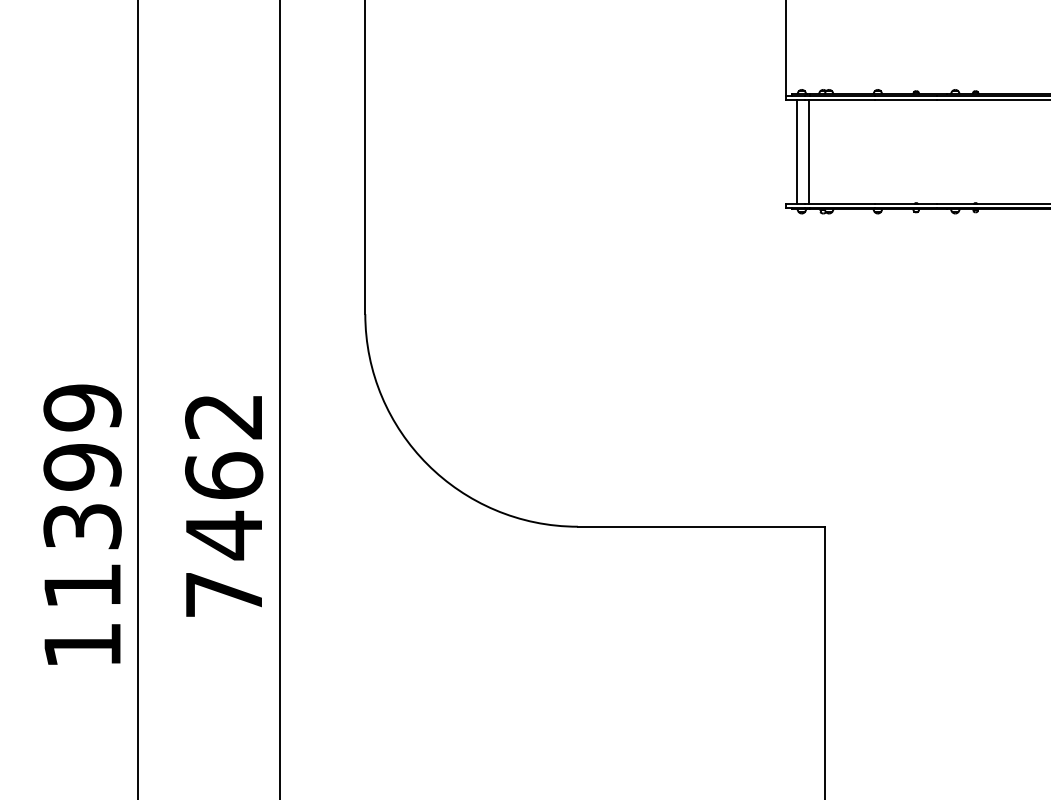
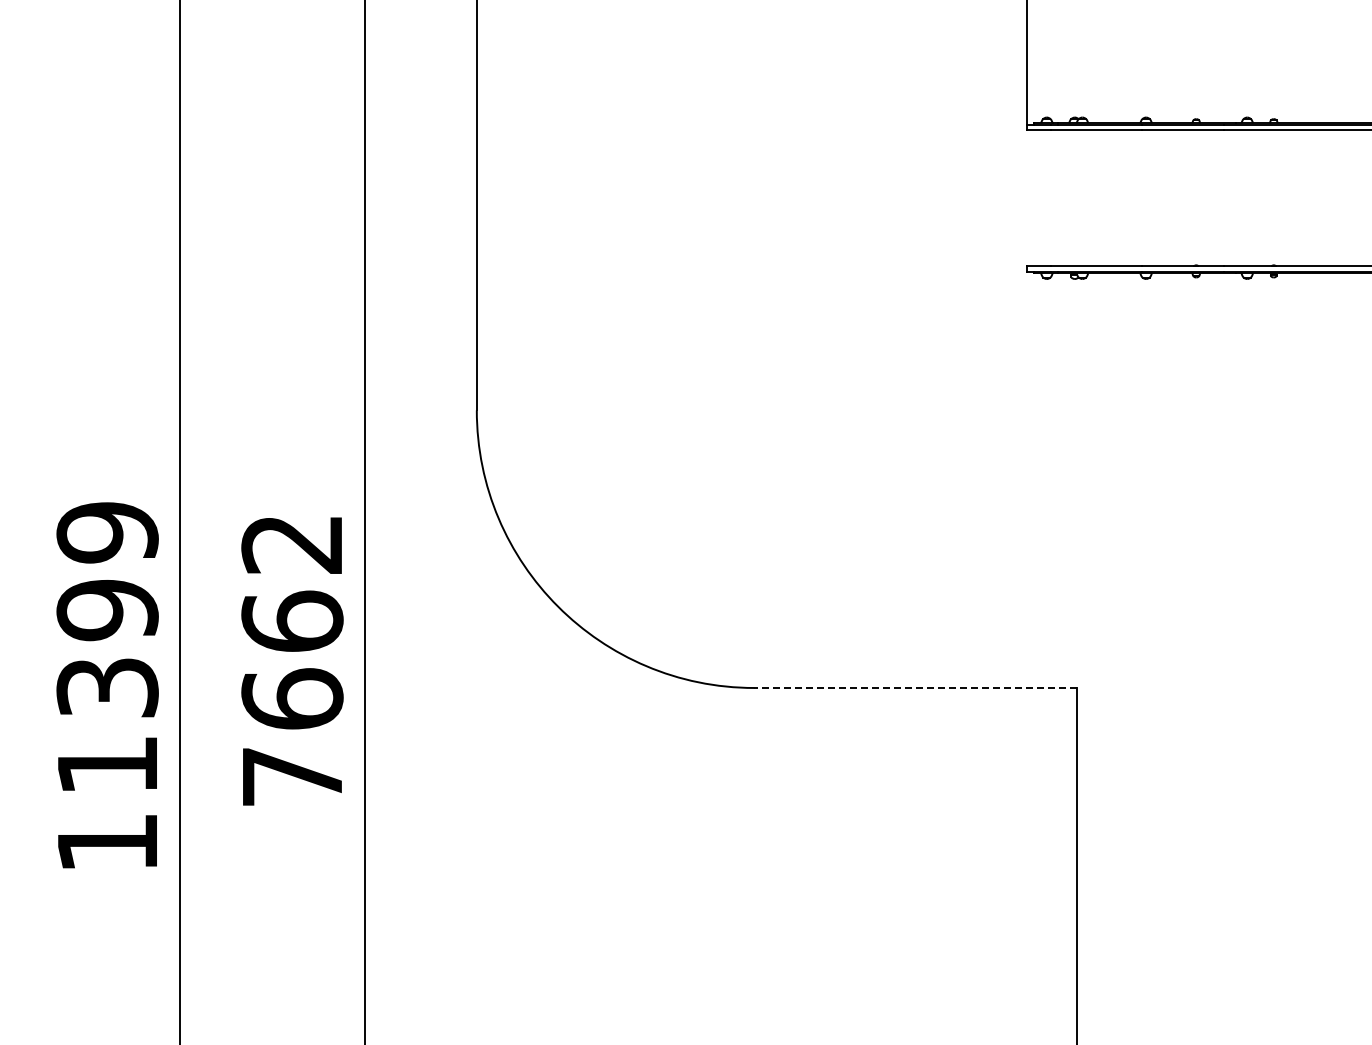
line: (796, 151) -> (1040, 198), removed
line: (808, 151) -> (1055, 198), removed
line: (700, 526) -> (914, 687), solid -> dashed
text: (224, 535) -> (292, 699), 7462 -> 7662

